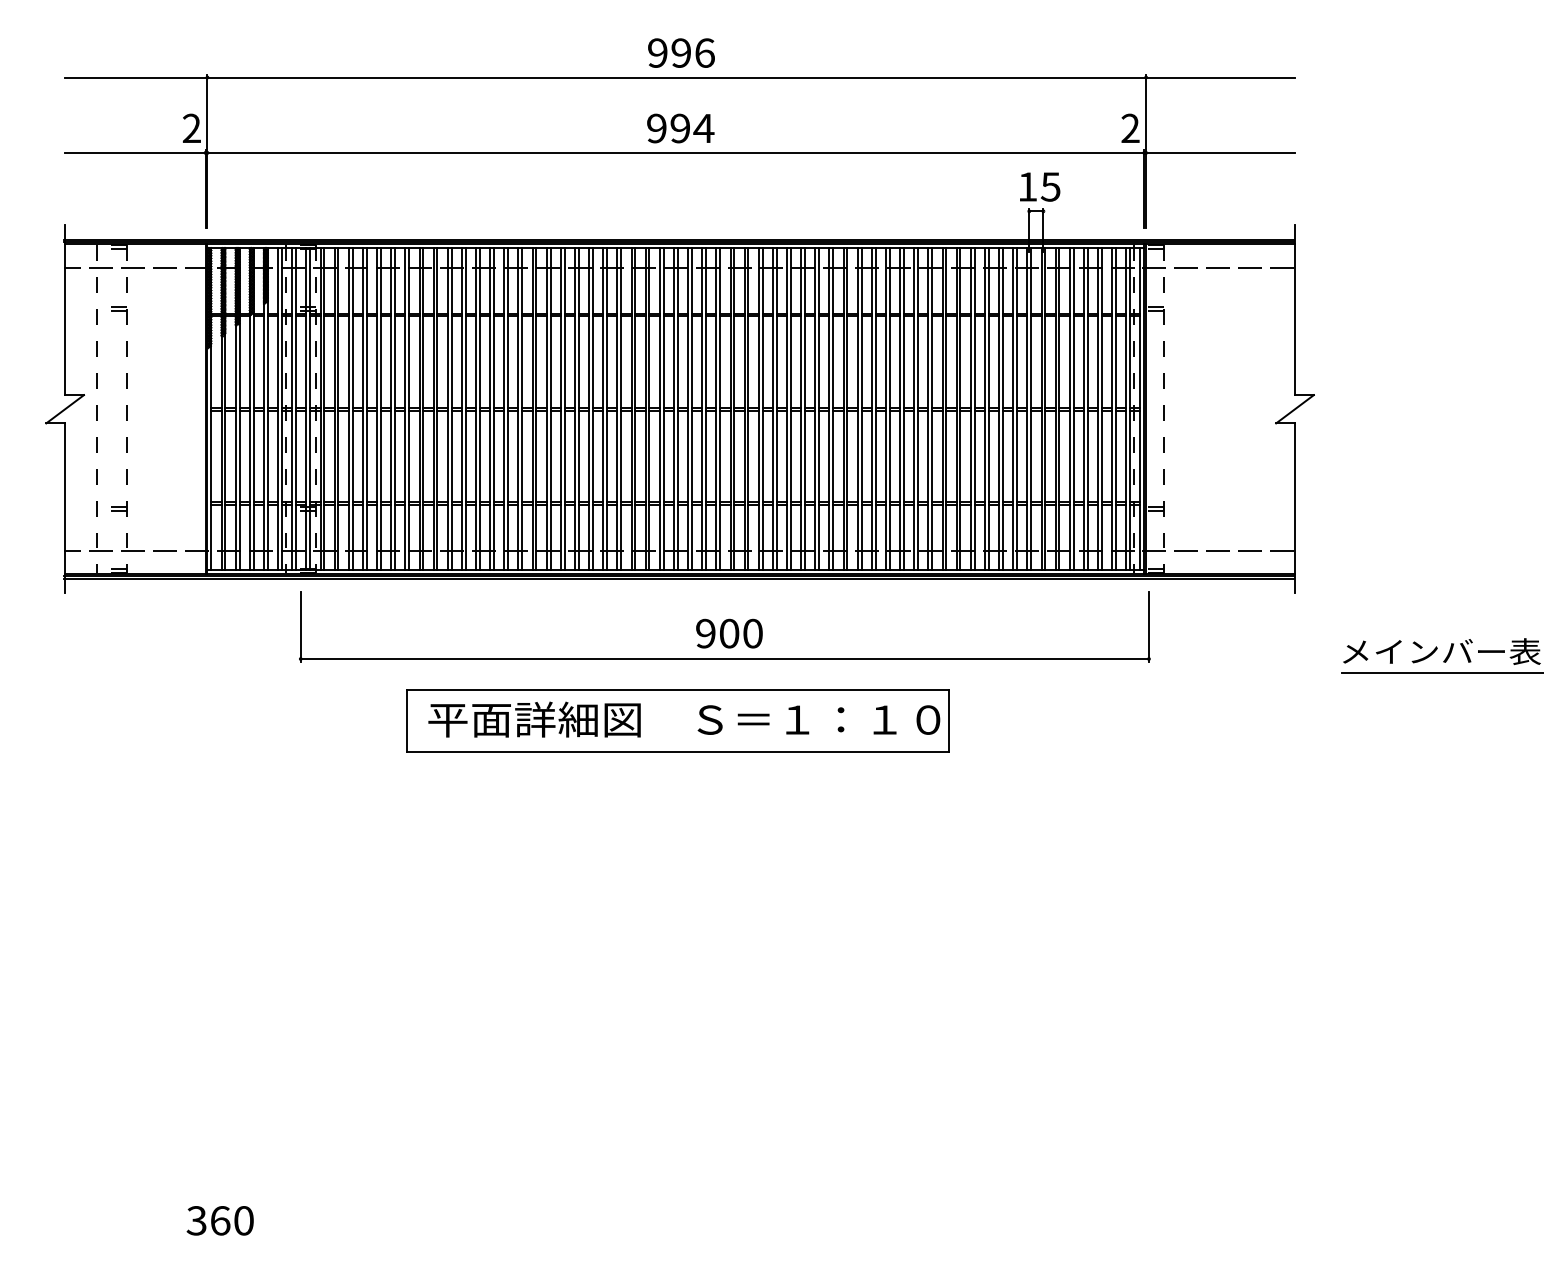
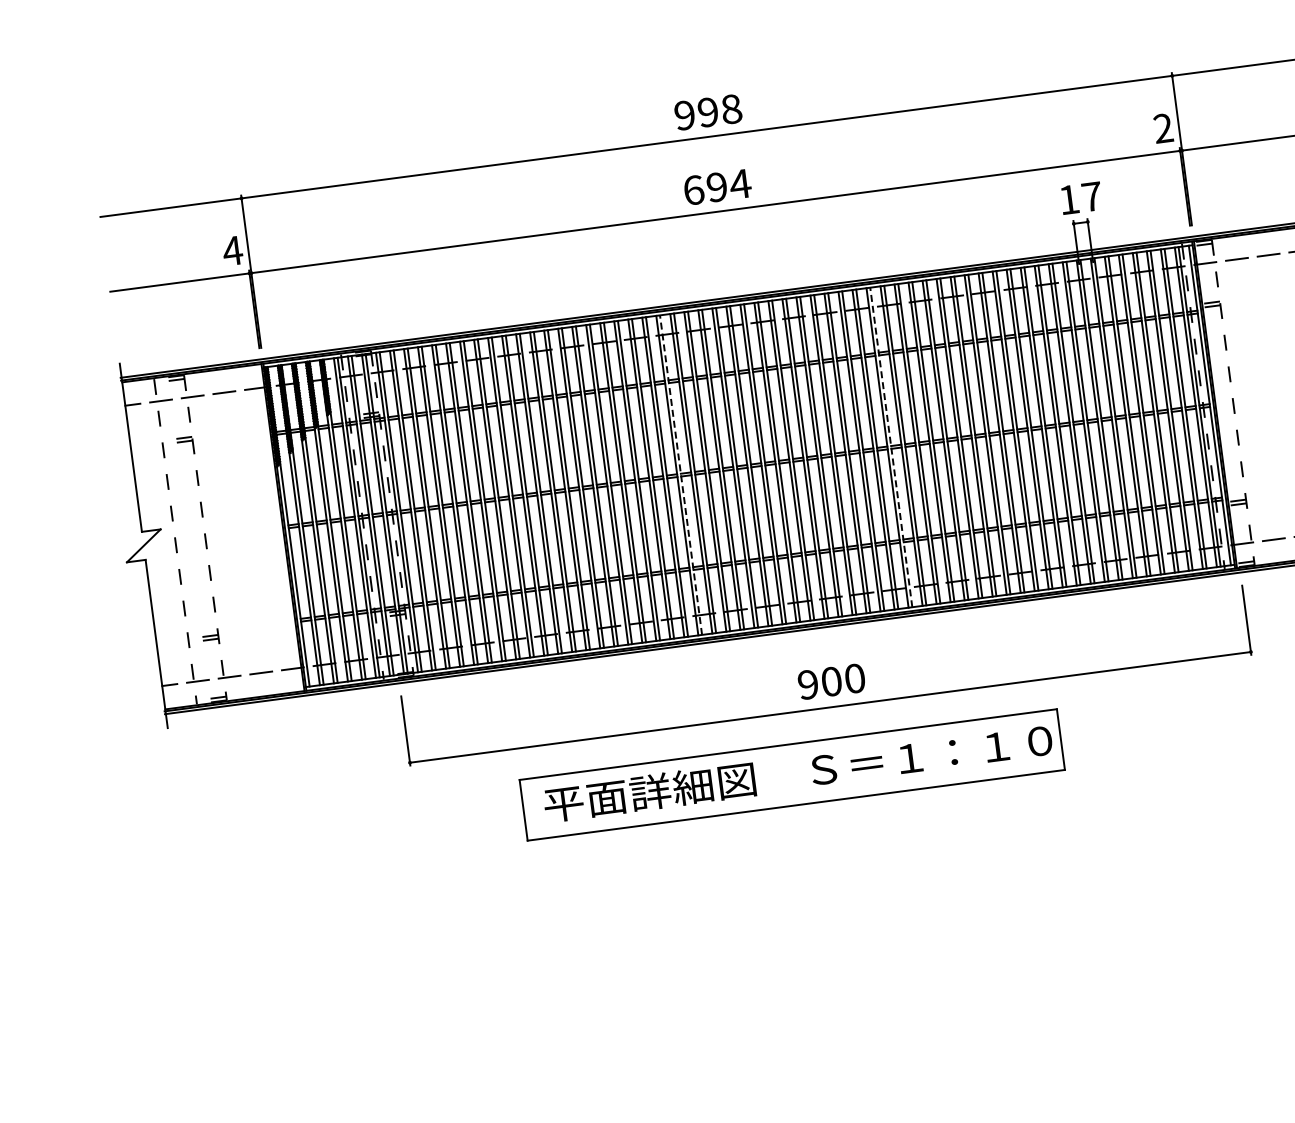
text: (704, 52) -> (731, 108), 996 -> 998
text: (191, 127) -> (232, 250), 2 -> 4
text: (656, 128) -> (693, 190), 994 -> 694
text: (1050, 186) -> (1091, 196), 15 -> 17
line: (607, 408) -> (681, 474), solid -> dashed
line: (819, 408) -> (891, 446), solid -> dashed

